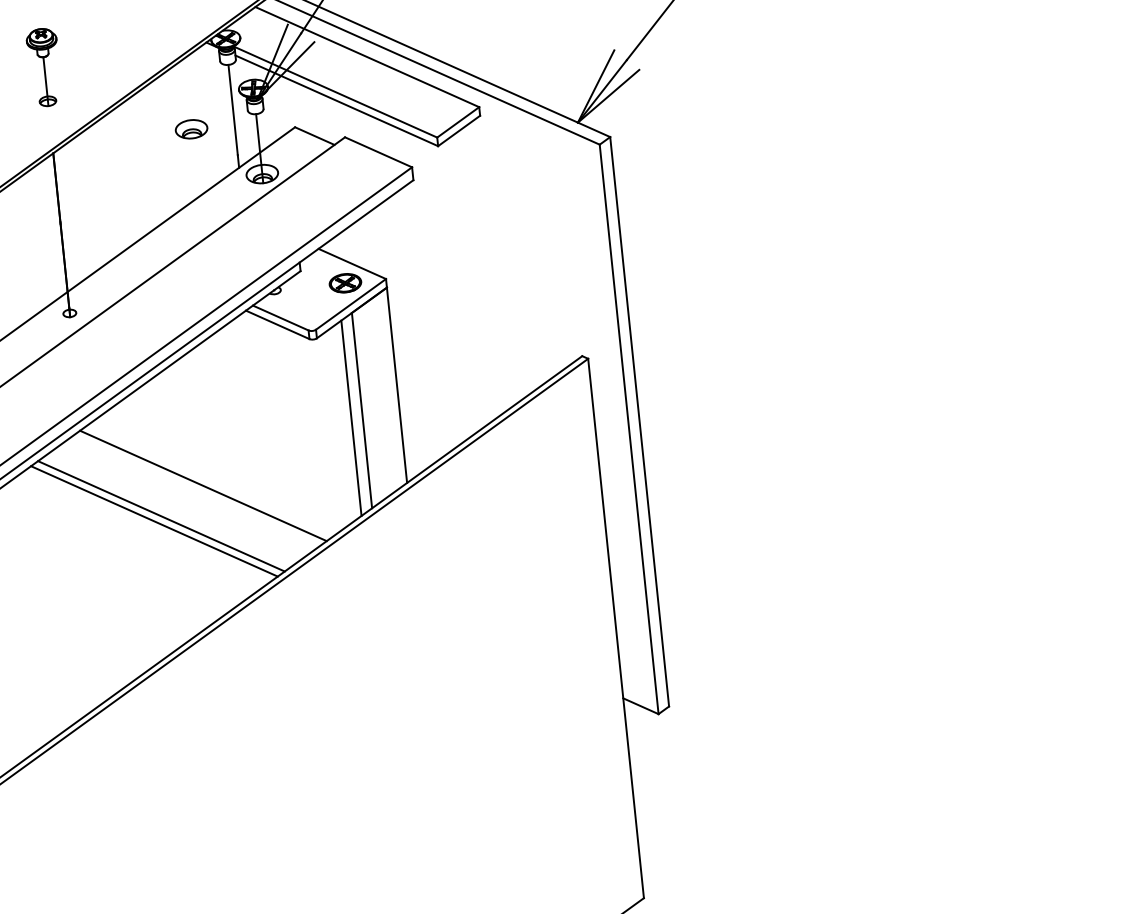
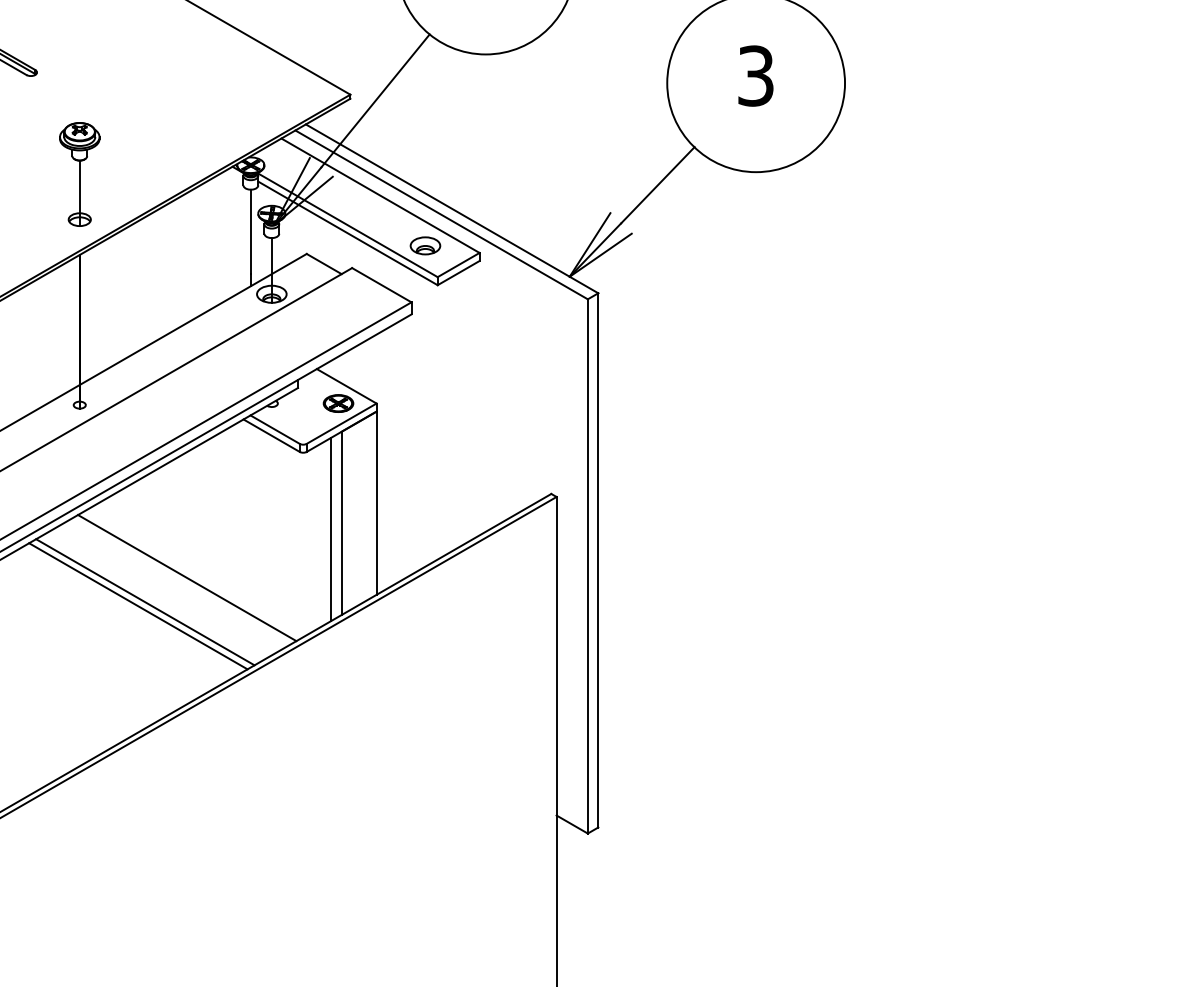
part: (44, 67) -> (79, 174), size x1.43
part: (191, 128) -> (425, 245), moved

